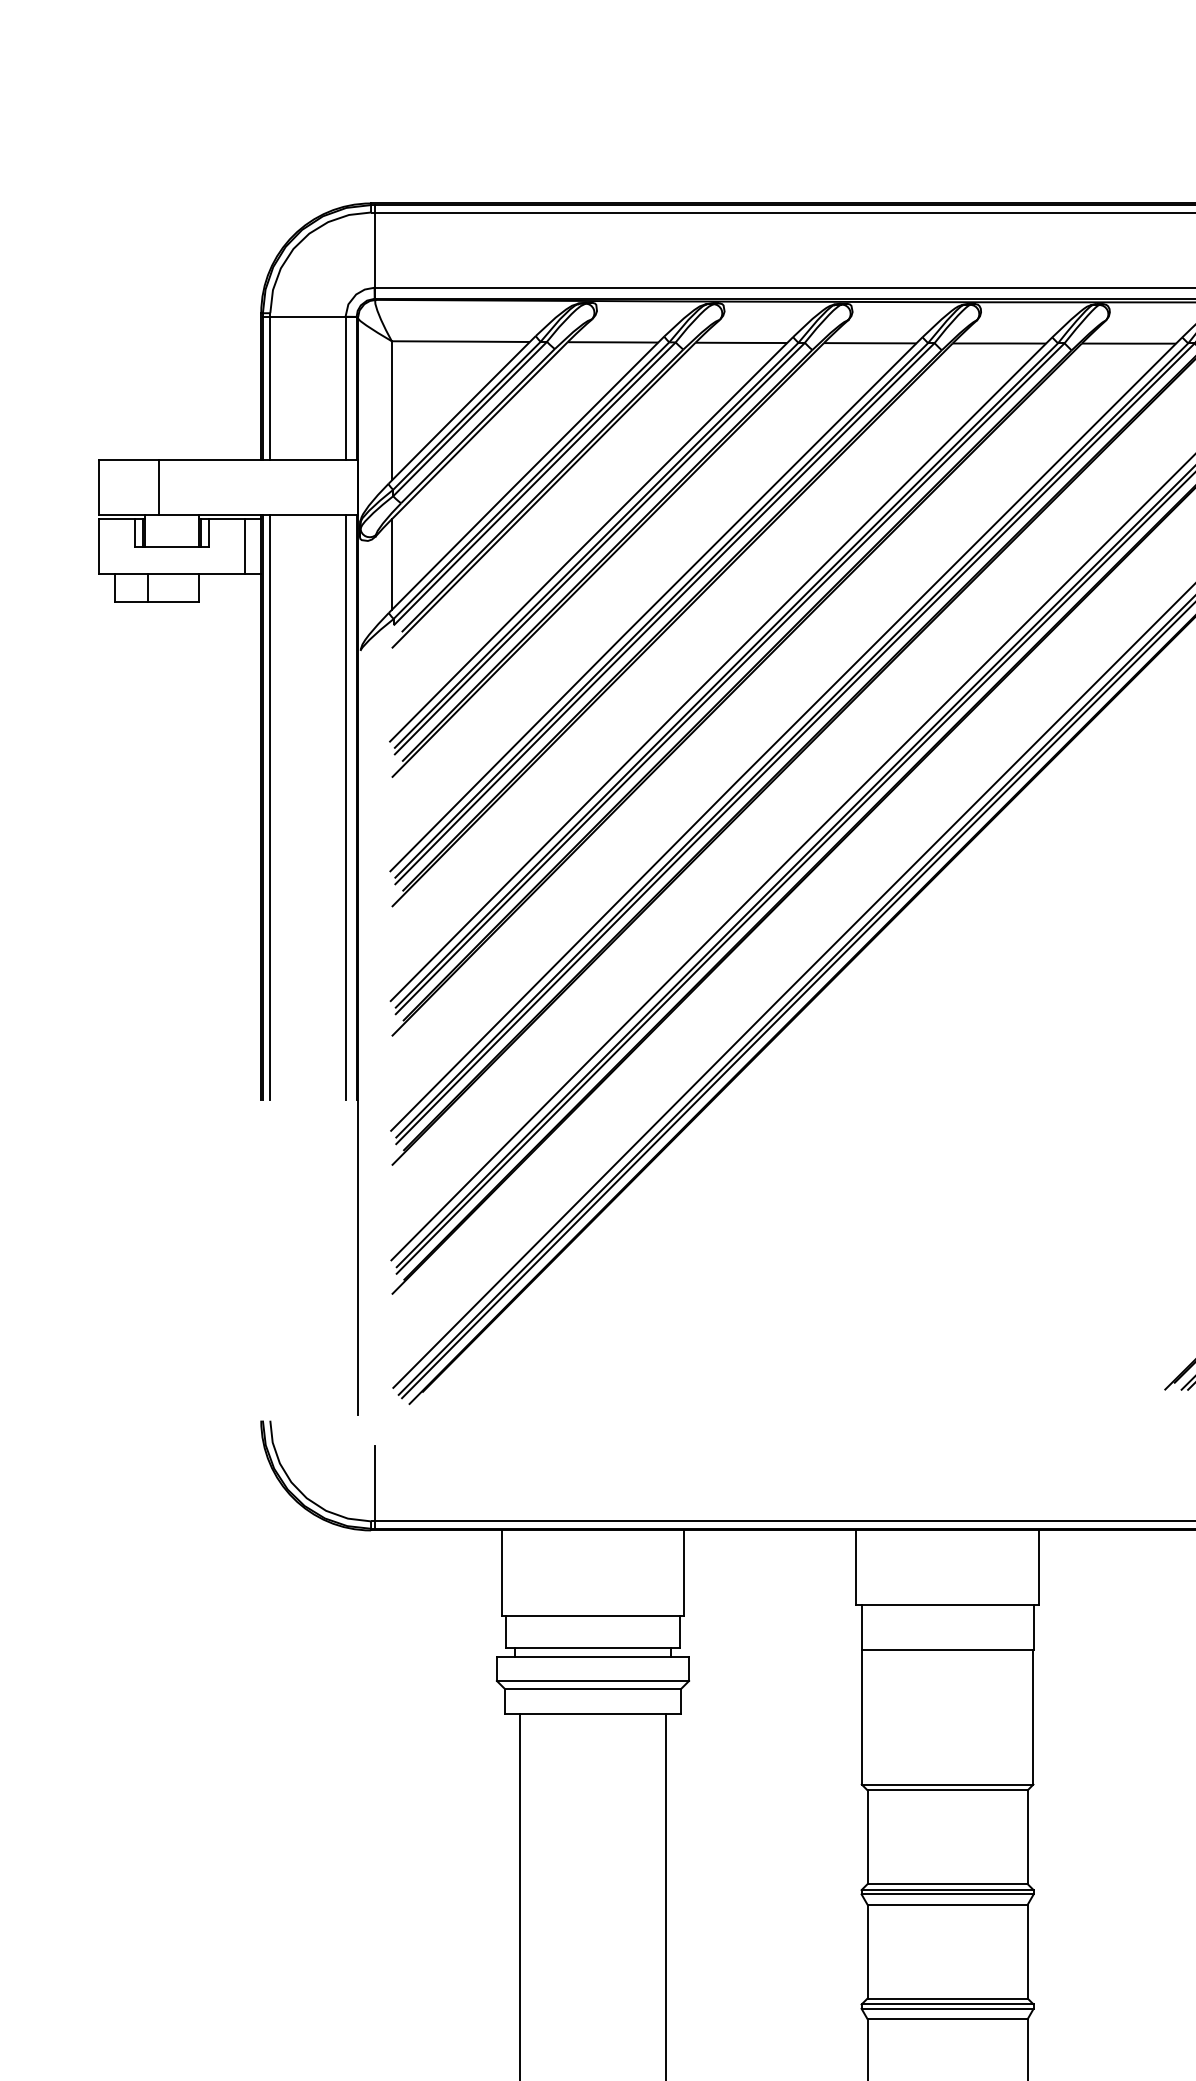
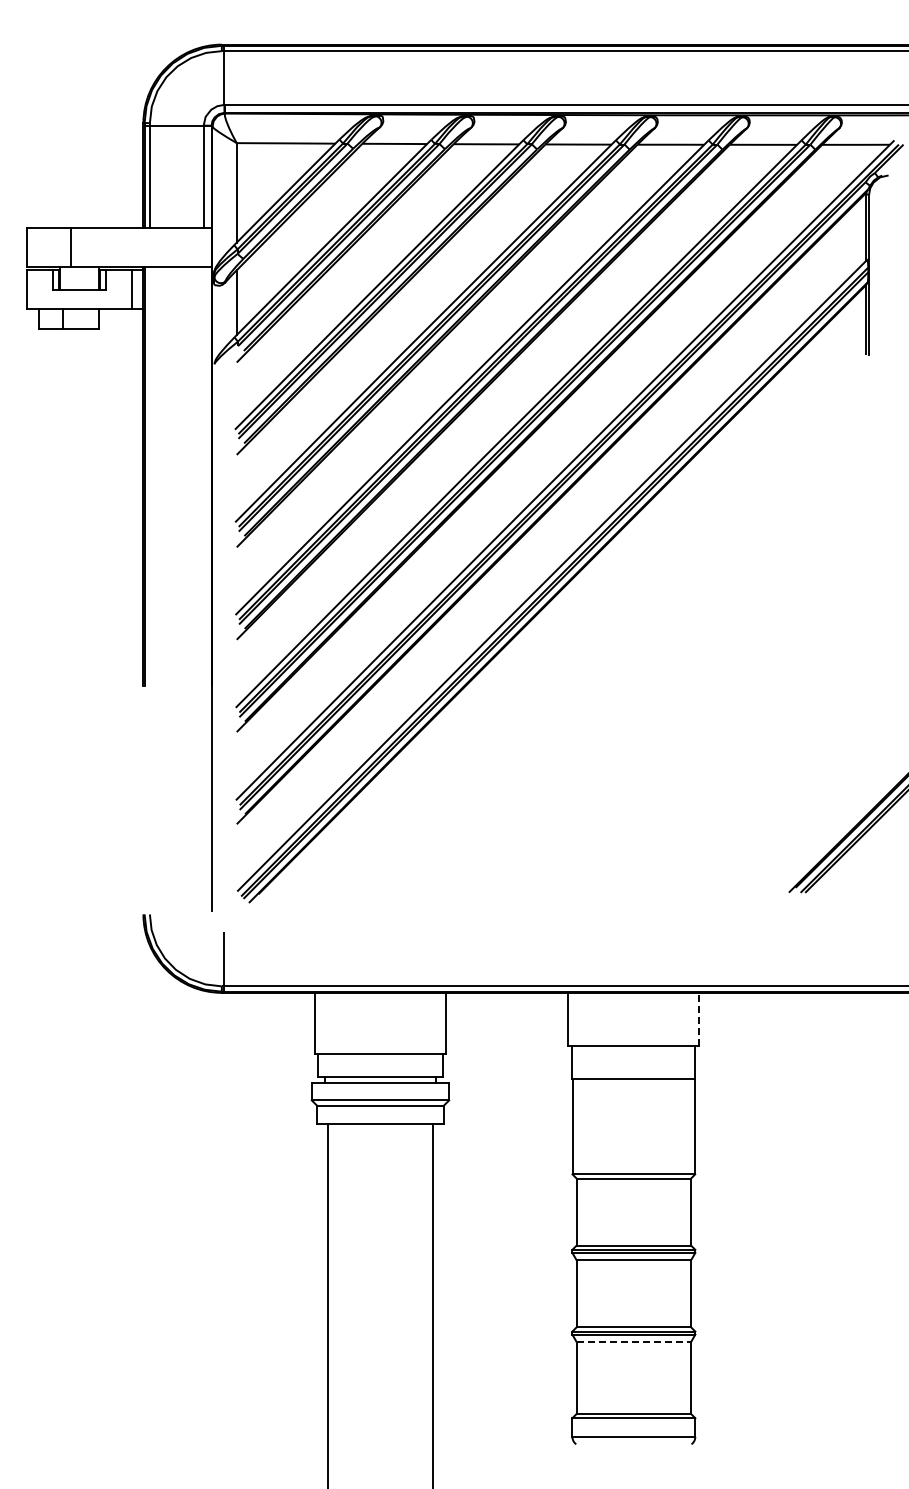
line: (269, 807) -> (149, 476), removed
line: (345, 807) -> (203, 476), removed
line: (1039, 1567) -> (699, 1019), solid -> dashed
line: (948, 2019) -> (634, 1342), solid -> dashed

